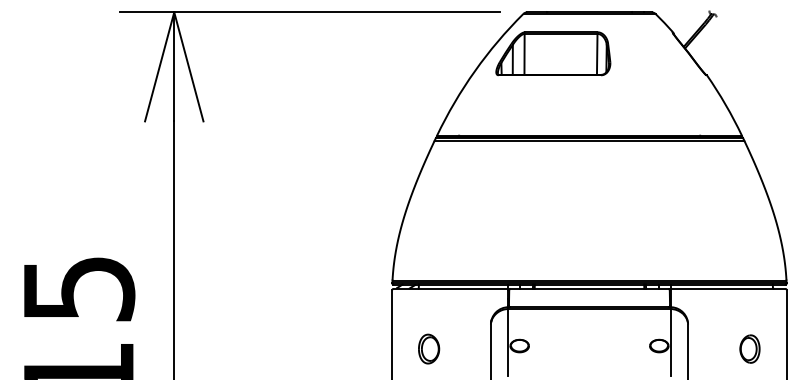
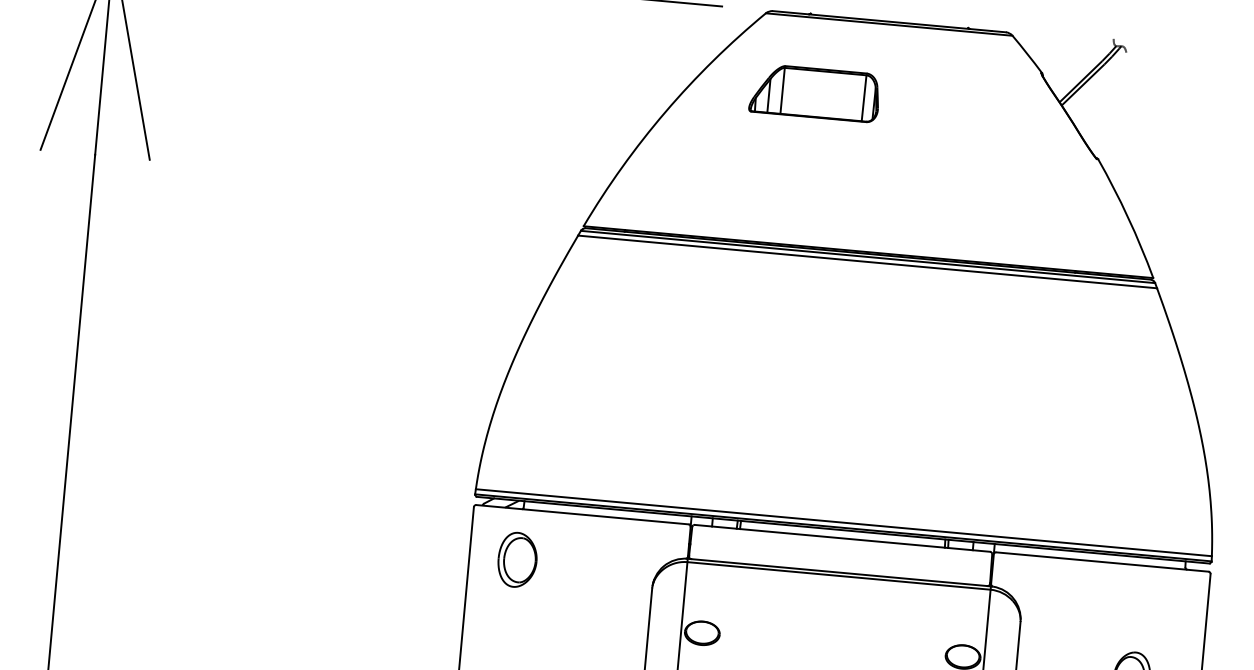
part: (553, 53) -> (815, 92), size x0.6
part: (429, 348) -> (518, 558), moved

